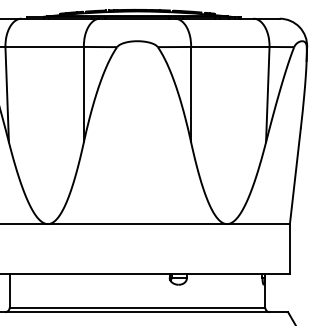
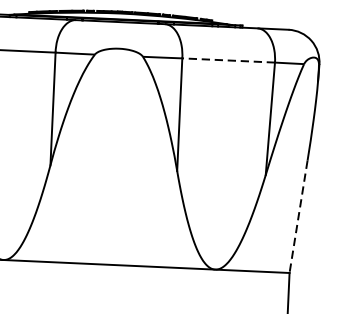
line: (229, 46) -> (227, 59), solid -> dashed
line: (295, 176) -> (298, 217), solid -> dashed

